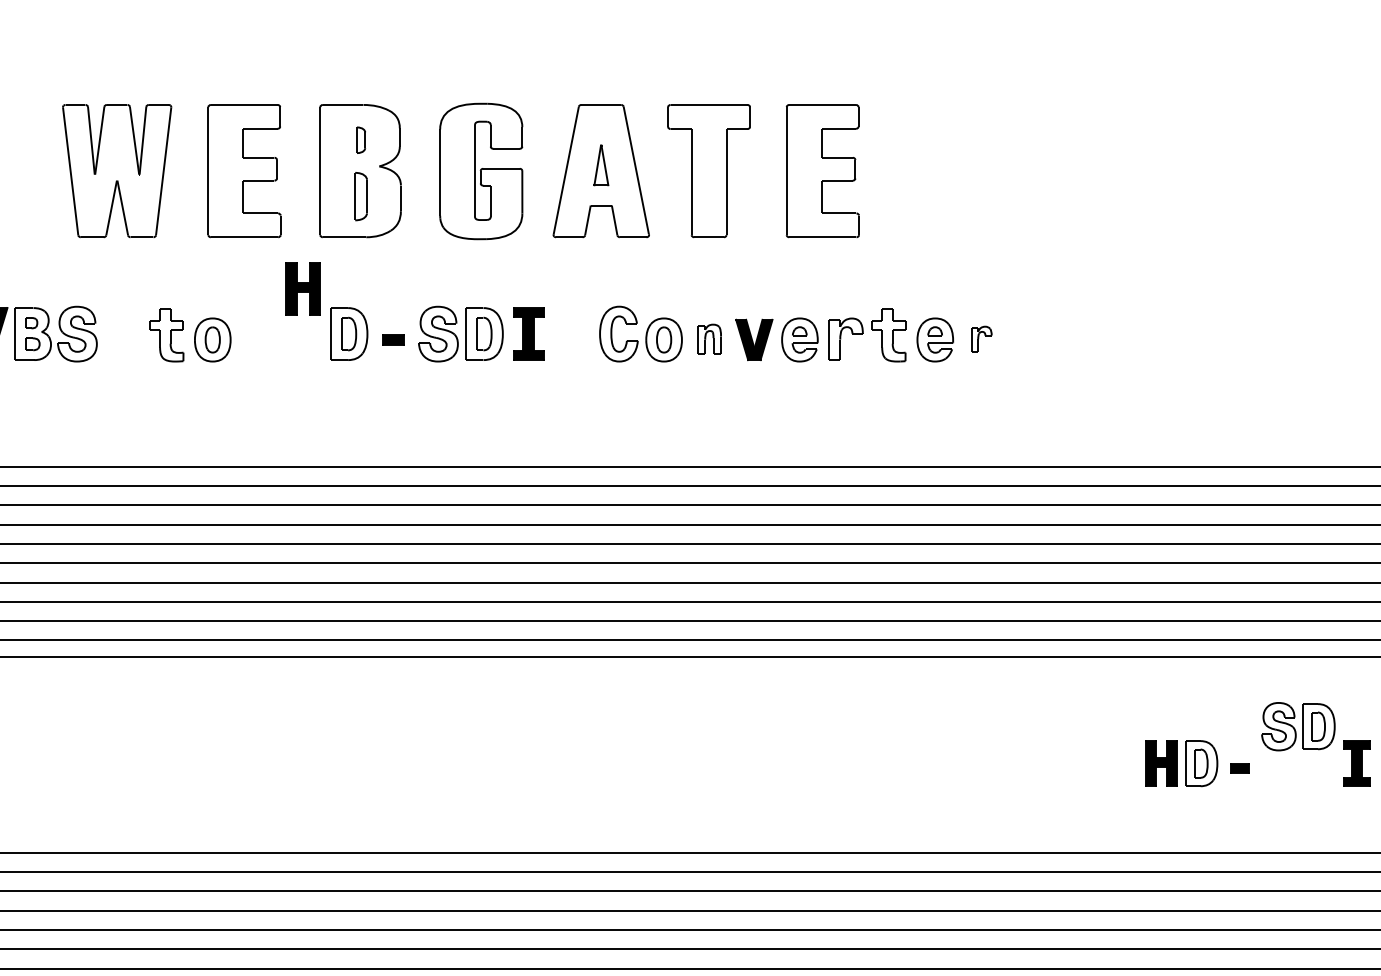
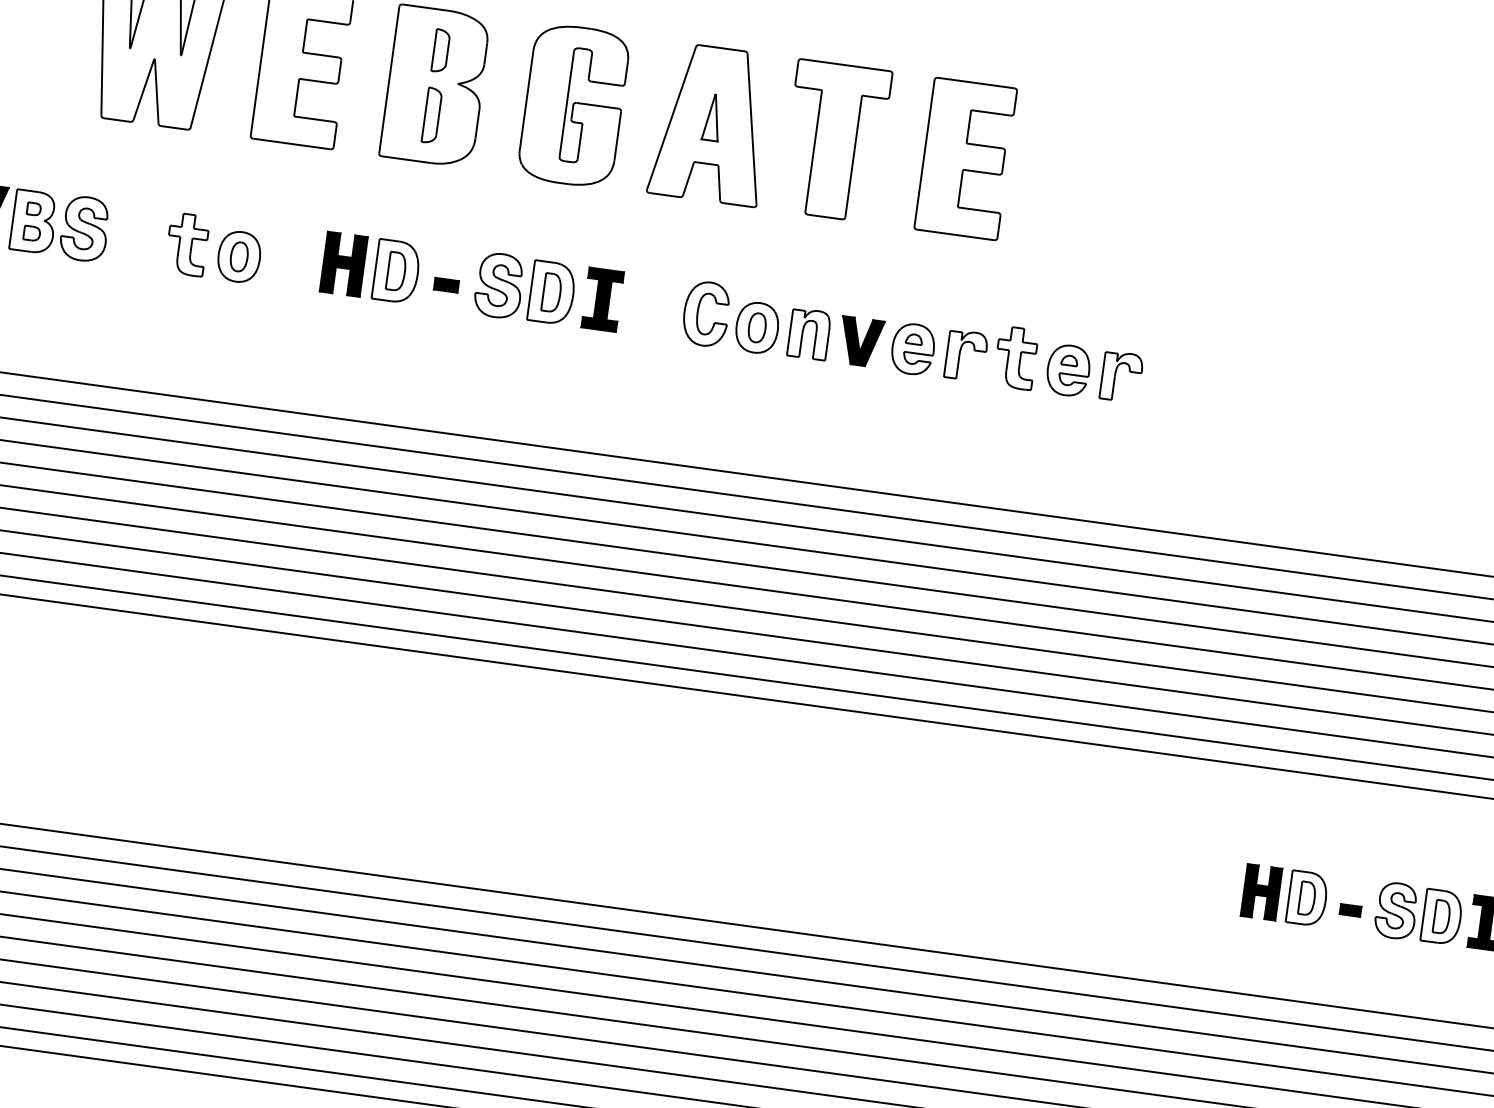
part: (360, 140) -> (440, 51), size x1.43
part: (302, 288) -> (343, 263), moved
part: (709, 338) -> (809, 333), size x1.43
part: (981, 338) -> (1121, 376), size x1.67
part: (1298, 726) -> (1418, 913), moved

